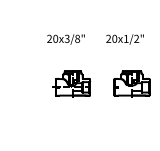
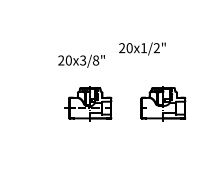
text: (65, 39) -> (81, 61), moved
text: (124, 39) -> (141, 48), moved

